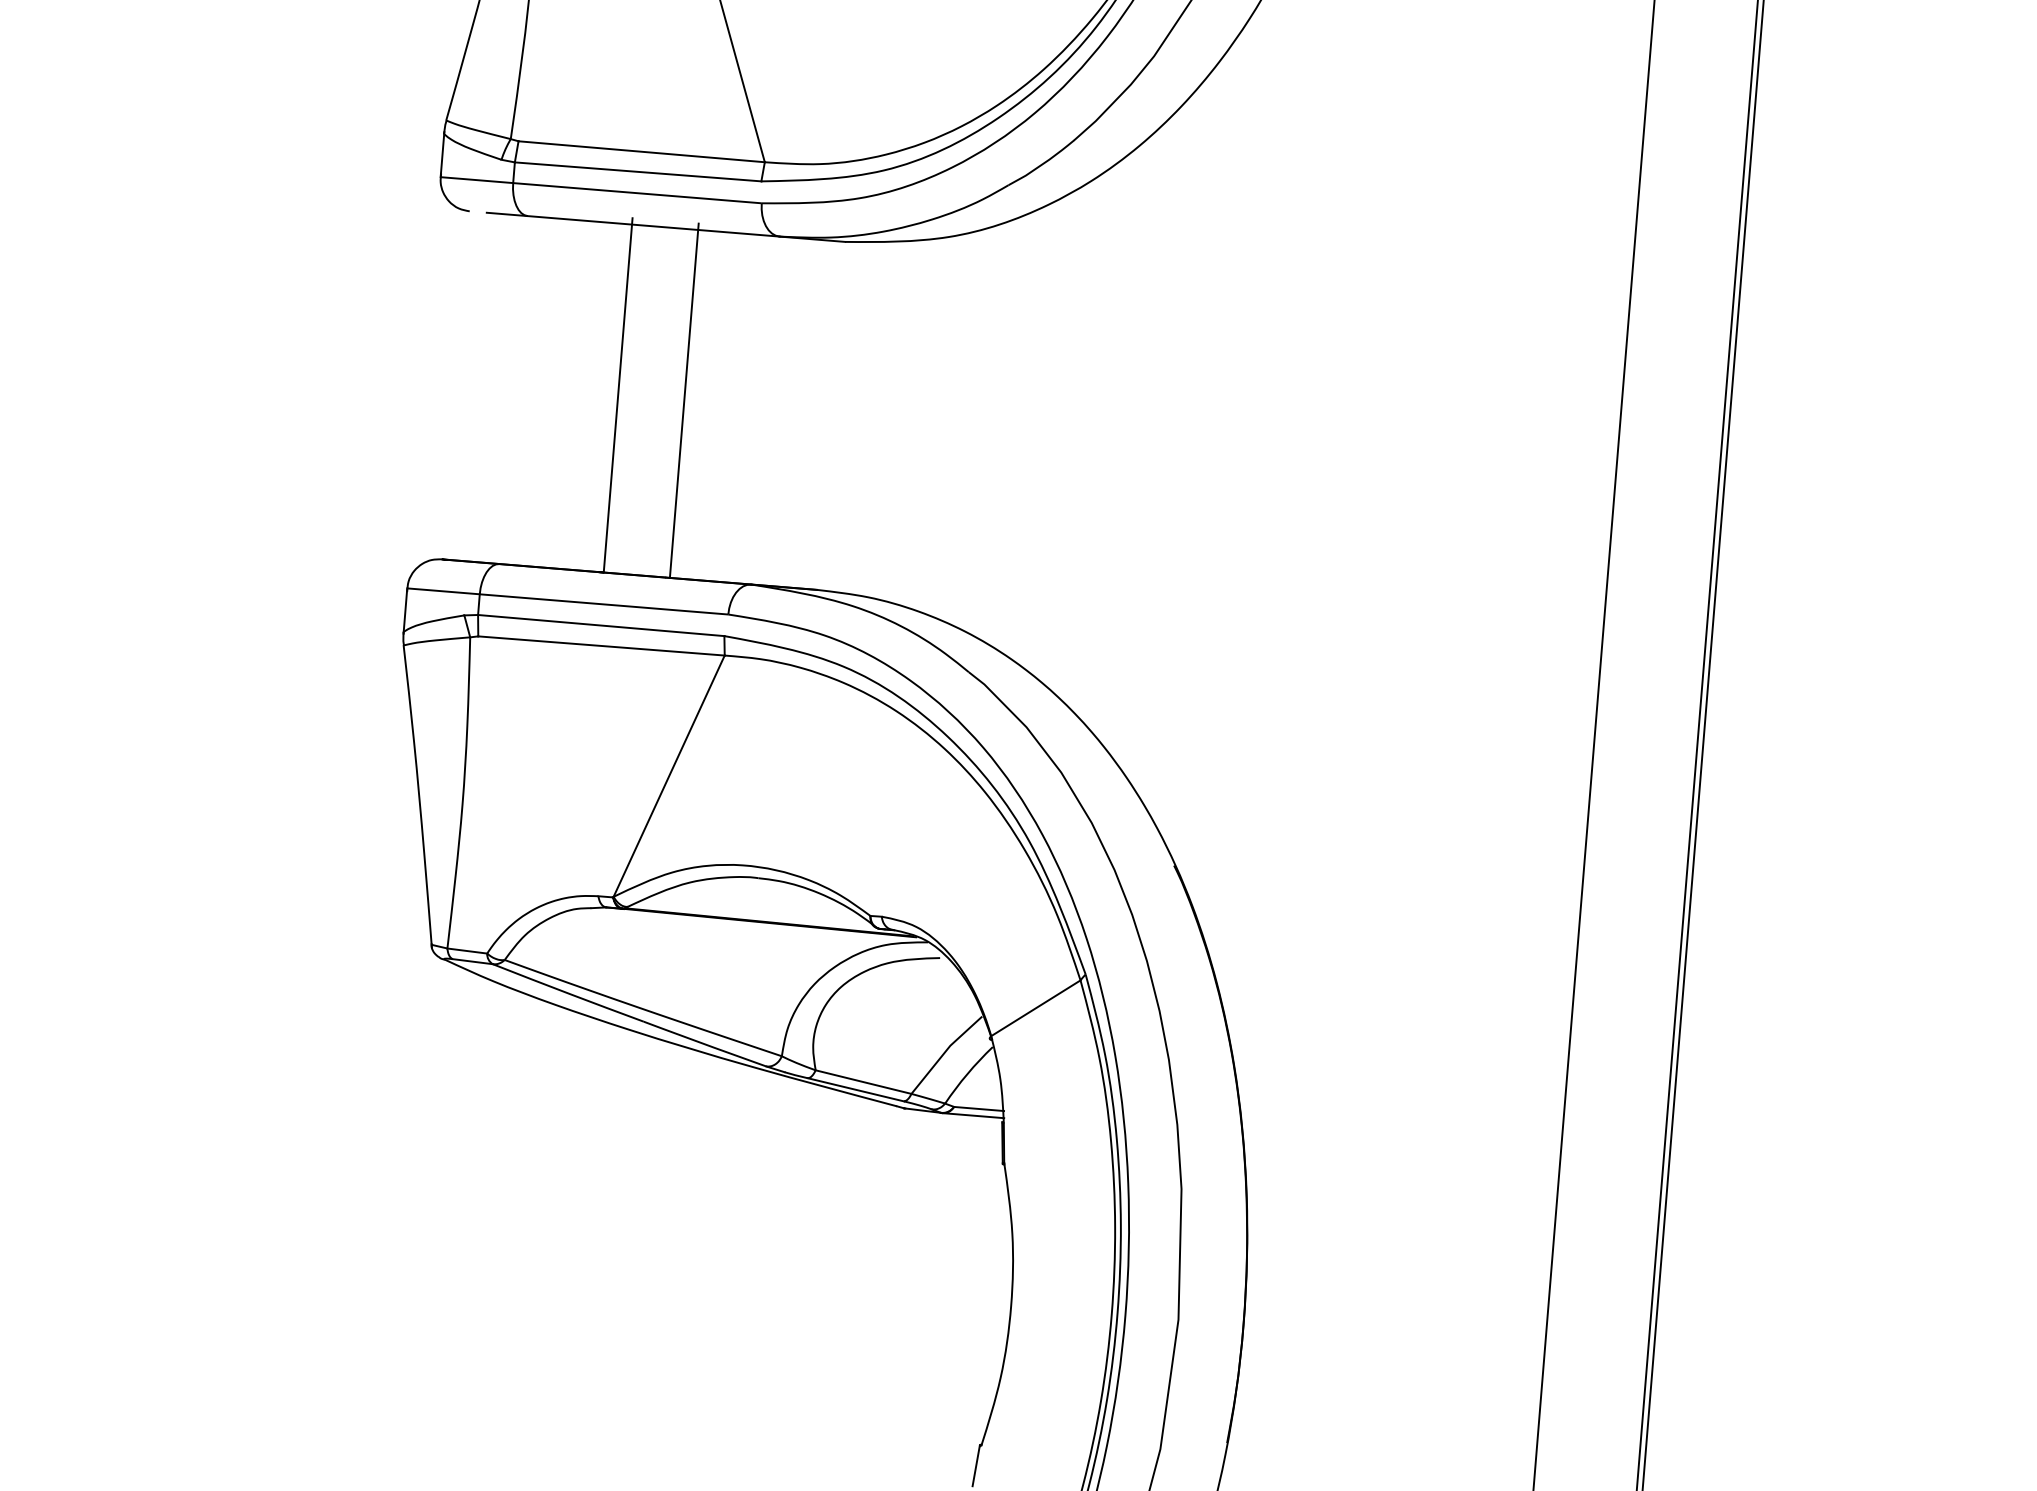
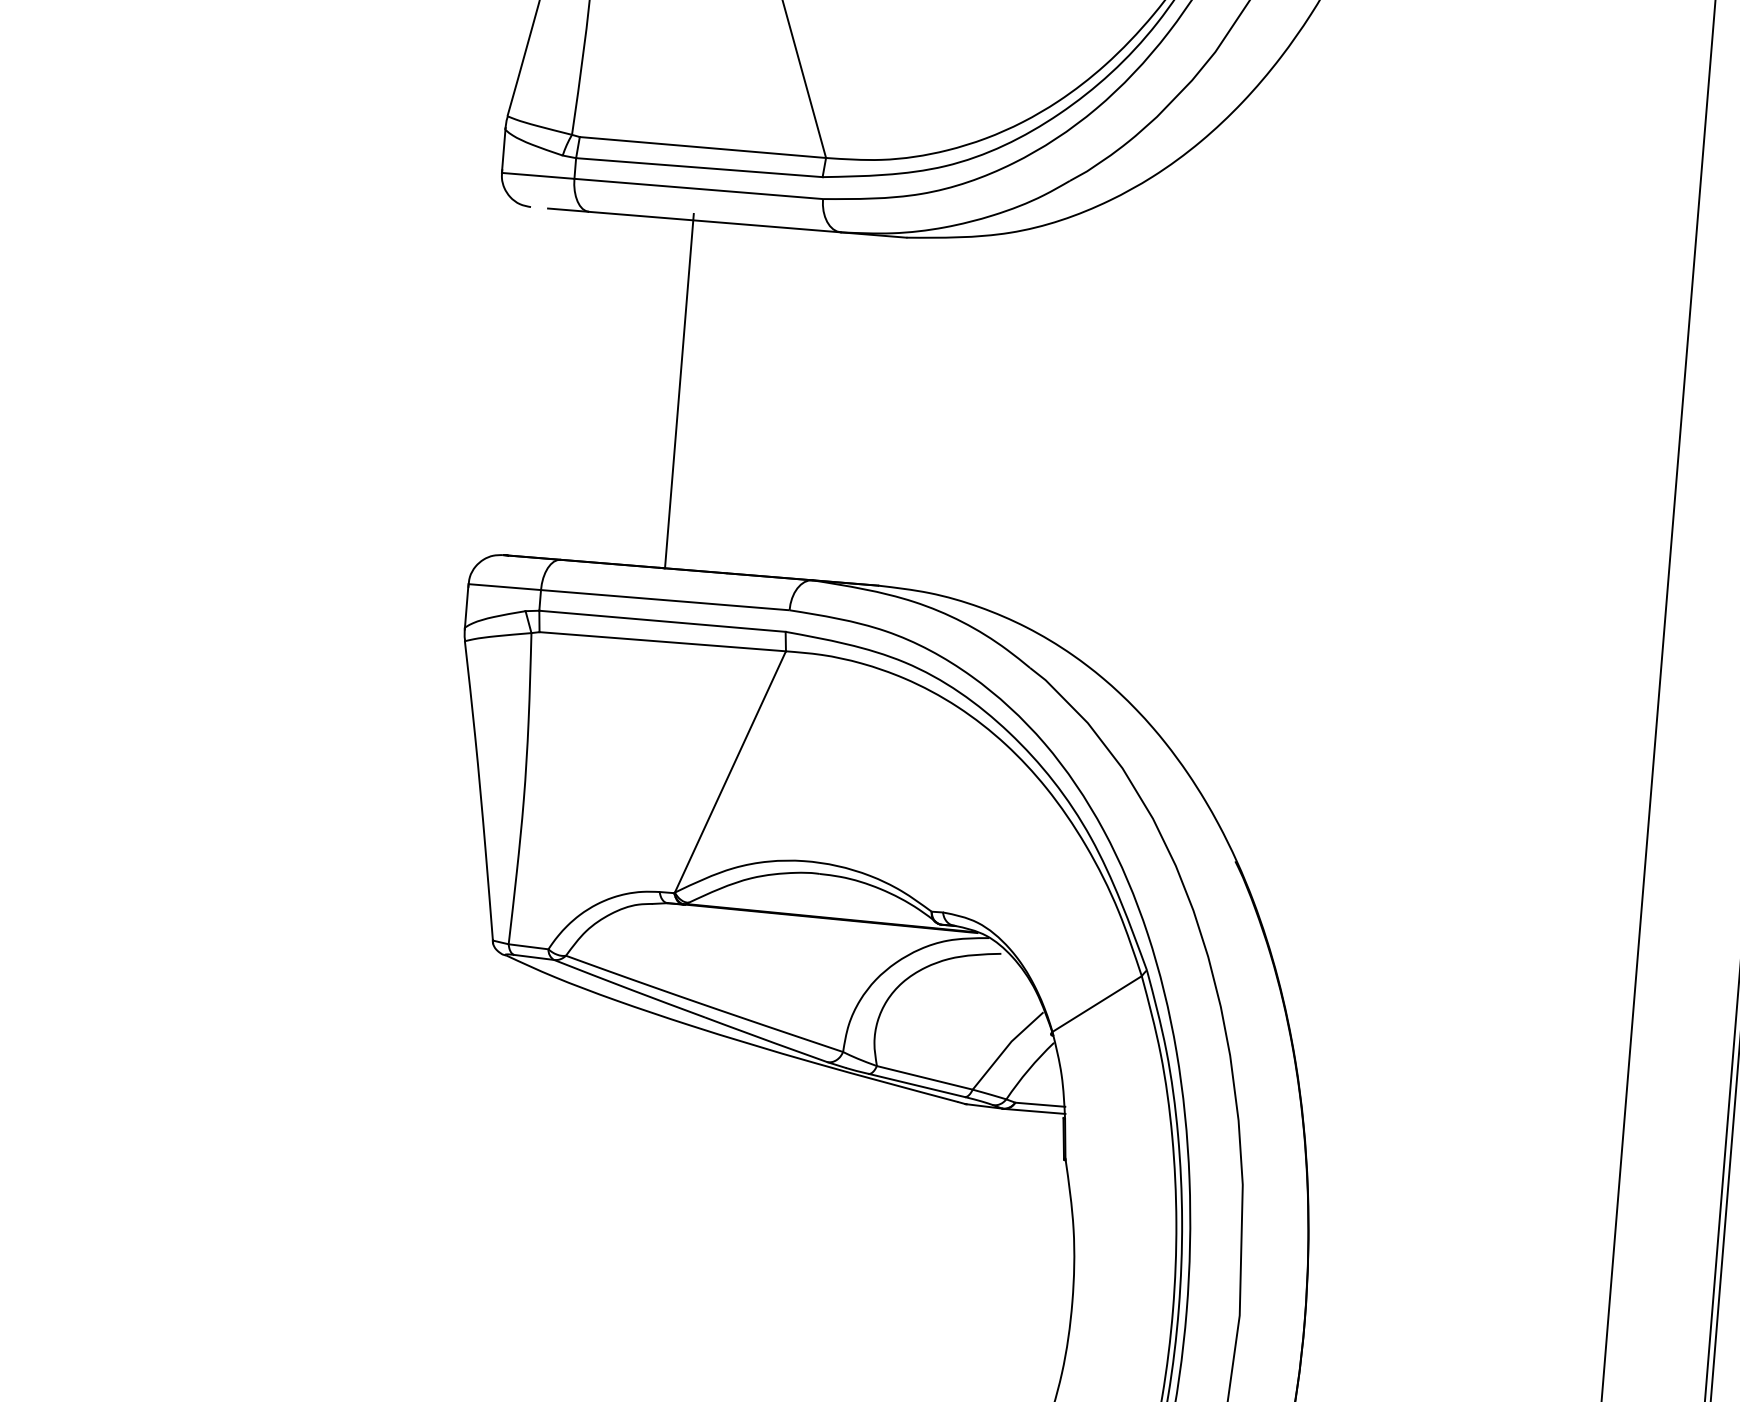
line: (683, 400) -> (744, 396), removed

